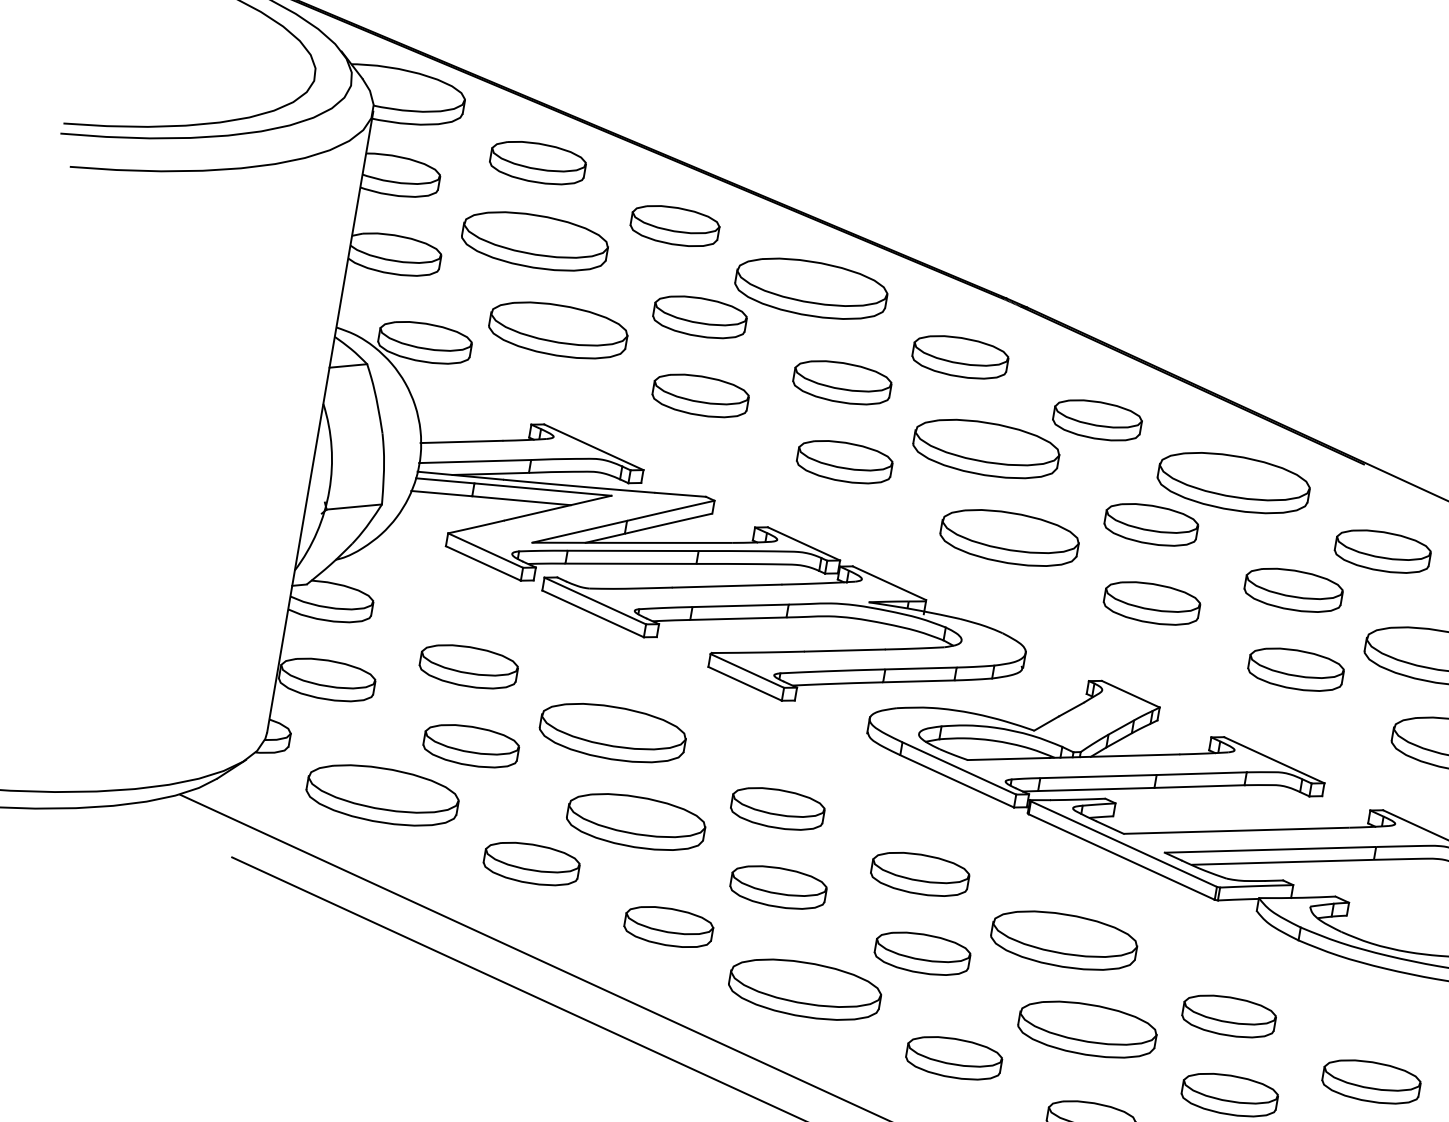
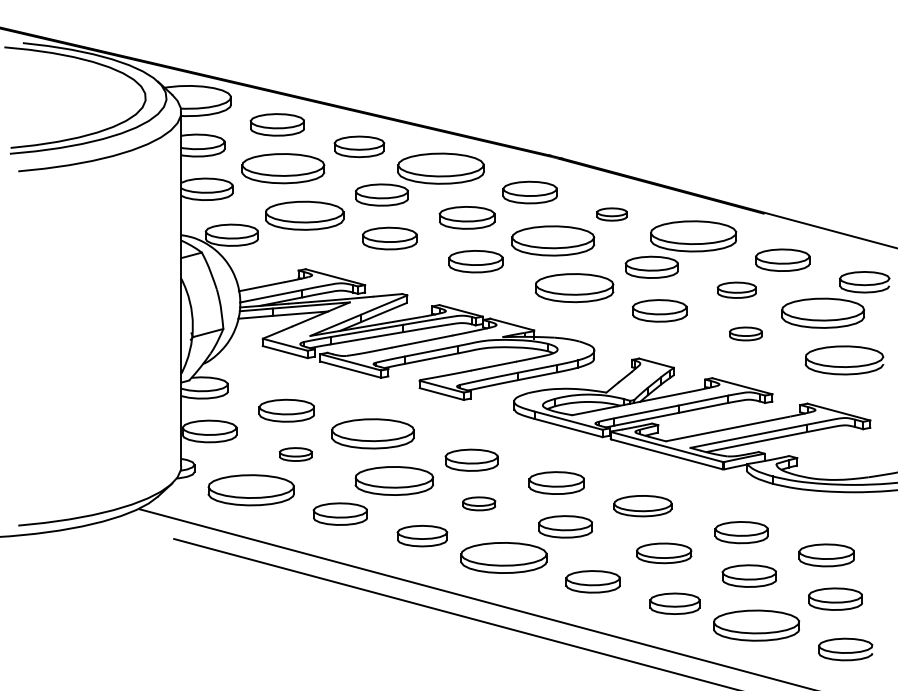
part: (1096, 420) -> (611, 214), size x0.6
part: (1292, 590) -> (736, 290), size x0.7
part: (1295, 668) -> (745, 333), size x0.6
part: (470, 745) -> (295, 454), size x0.6
part: (776, 886) -> (478, 503), size x0.6
part: (1063, 939) -> (642, 505), size x0.7
part: (1085, 1029) -> (663, 553), size x0.7

